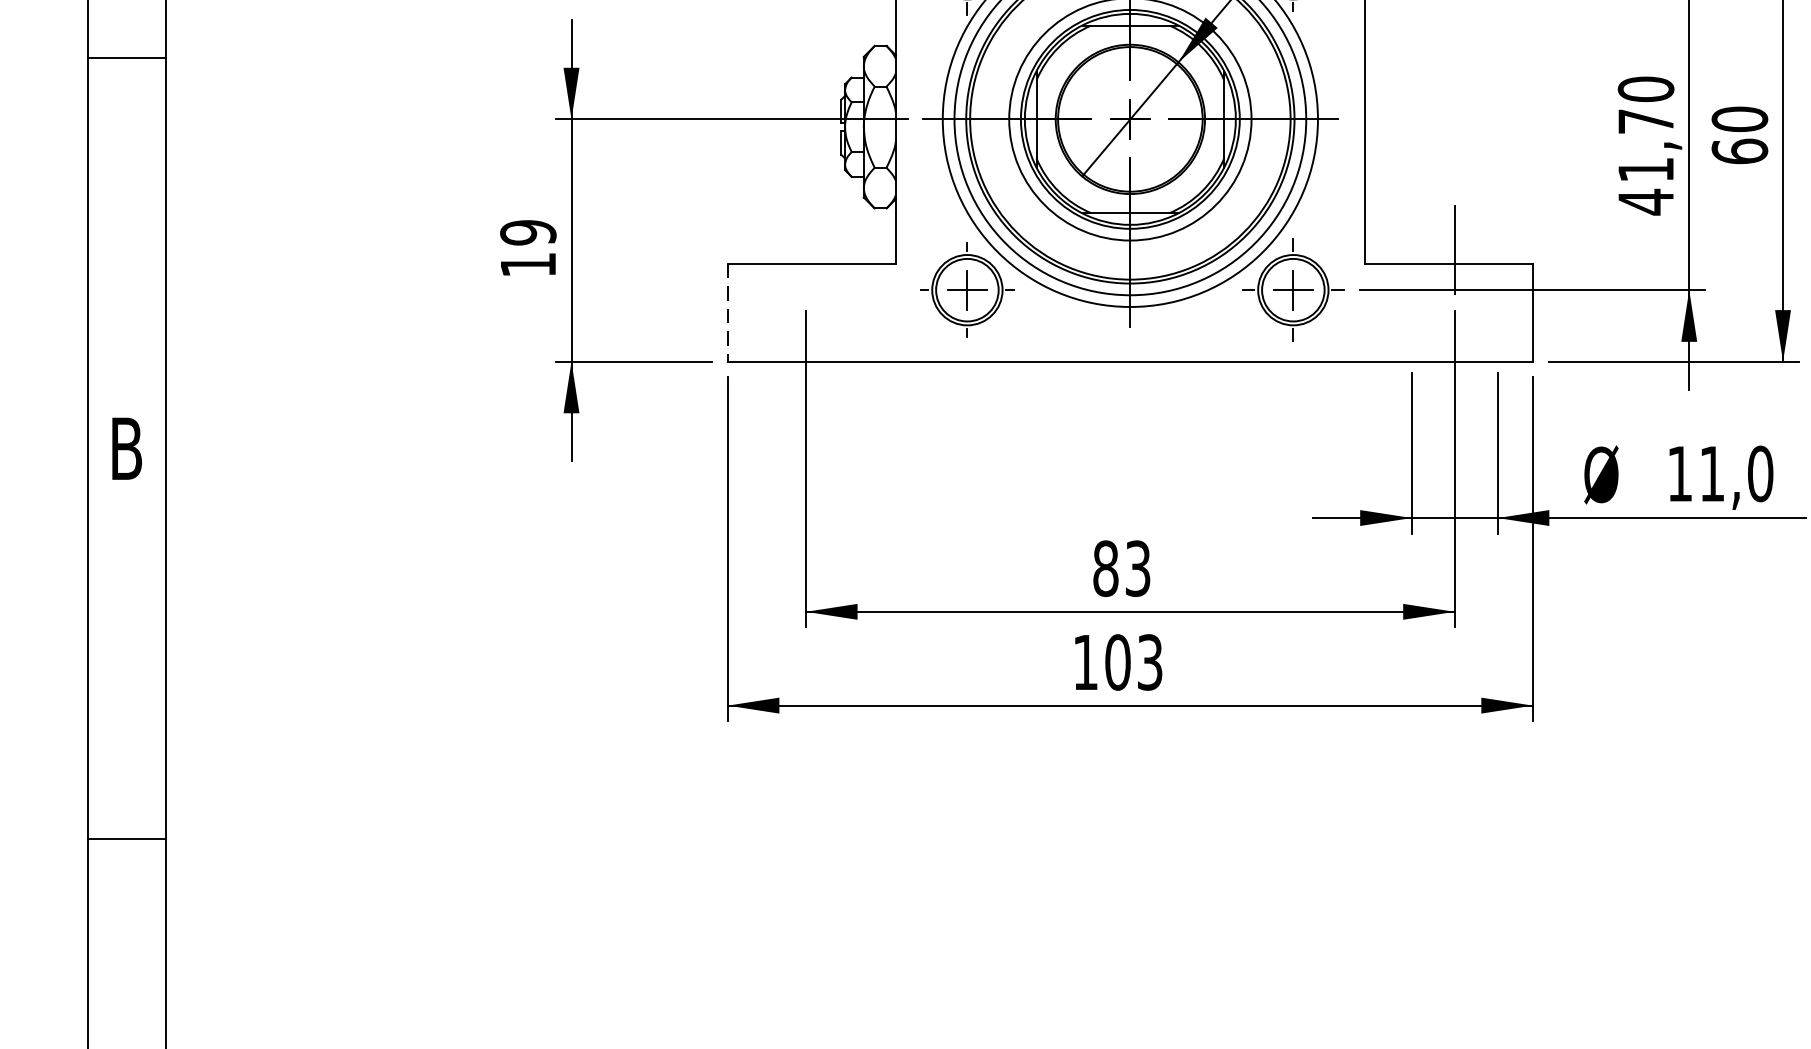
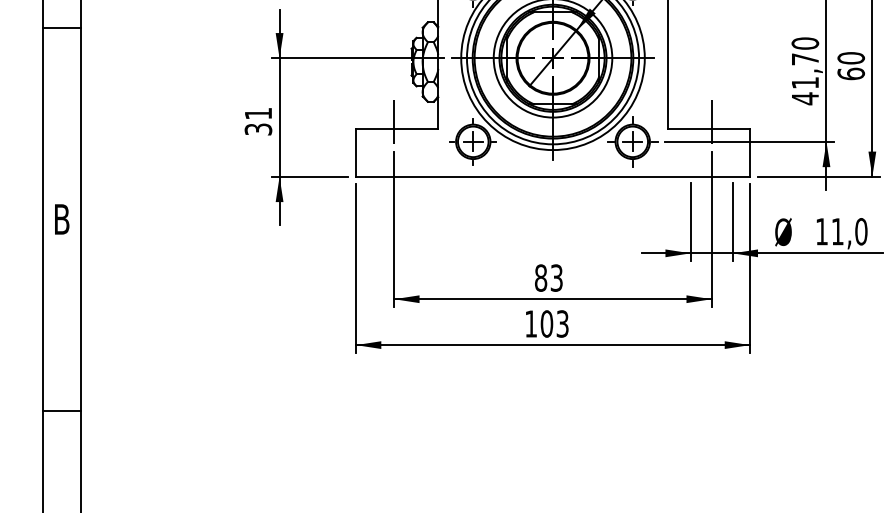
text: (528, 248) -> (258, 121), 19 -> 31
line: (806, 250) -> (394, 122), added
line: (728, 311) -> (356, 152), dashed -> solid

